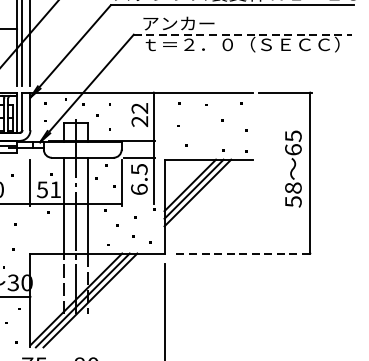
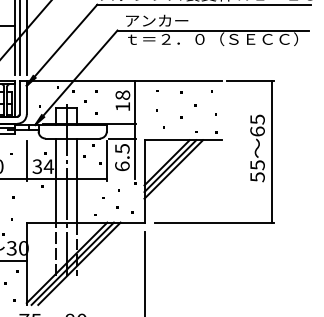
line: (243, 34) -> (213, 30), dashed -> solid
text: (139, 114) -> (122, 100), 22 -> 18
text: (293, 188) -> (257, 165), 58 -> 55
text: (49, 189) -> (43, 166), 51 -> 34
line: (244, 253) -> (214, 222), dashed -> solid

